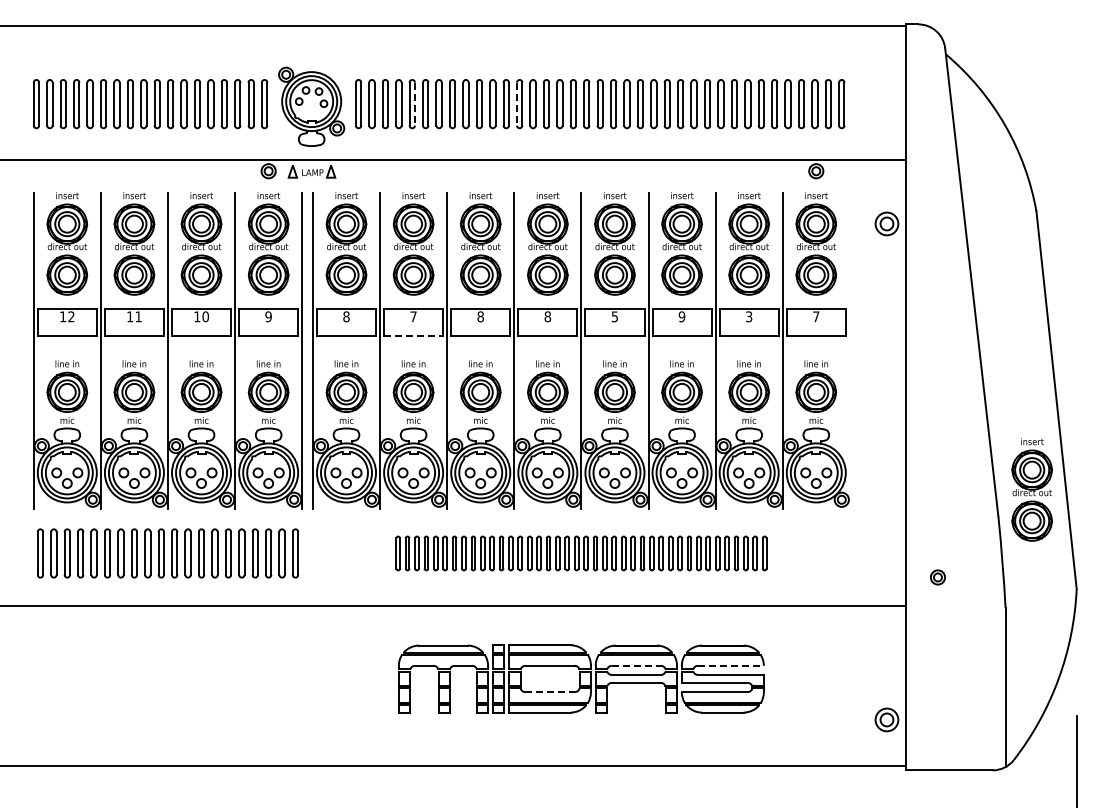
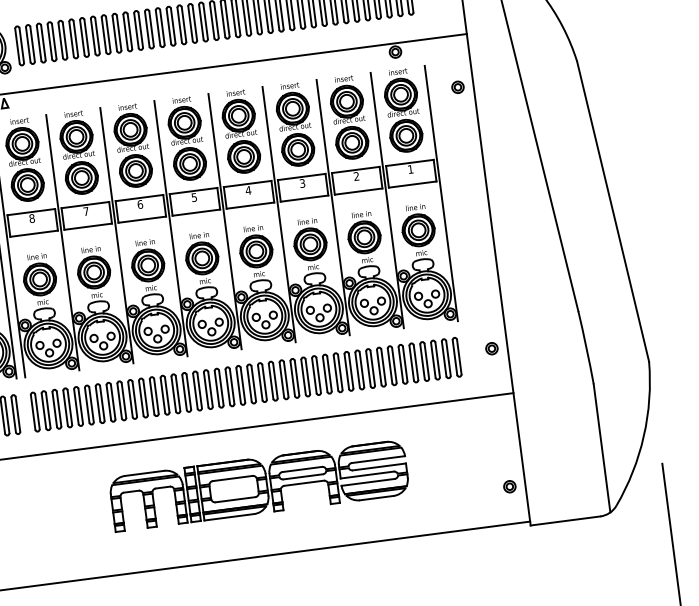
line: (414, 104) -> (64, 40), dashed -> solid
line: (516, 104) -> (146, 29), dashed -> solid
part: (886, 224) -> (457, 87), size x0.62
text: (480, 316) -> (140, 204), 8 -> 6
text: (547, 316) -> (194, 197), 8 -> 5
text: (614, 316) -> (248, 190), 5 -> 4
text: (681, 316) -> (302, 183), 9 -> 3
text: (749, 316) -> (356, 176), 3 -> 2
text: (816, 316) -> (410, 169), 7 -> 1
line: (413, 335) -> (88, 226), dashed -> solid
line: (849, 350) -> (441, 193), added
part: (1031, 489) -> (602, 286), removed
part: (581, 553) -> (246, 384), size x1.43
part: (937, 577) -> (491, 348), moved
line: (636, 665) -> (302, 469), dashed -> solid
line: (730, 665) -> (378, 459), dashed -> solid
line: (550, 692) -> (235, 499), dashed -> solid
part: (886, 719) -> (509, 486), size x0.62

